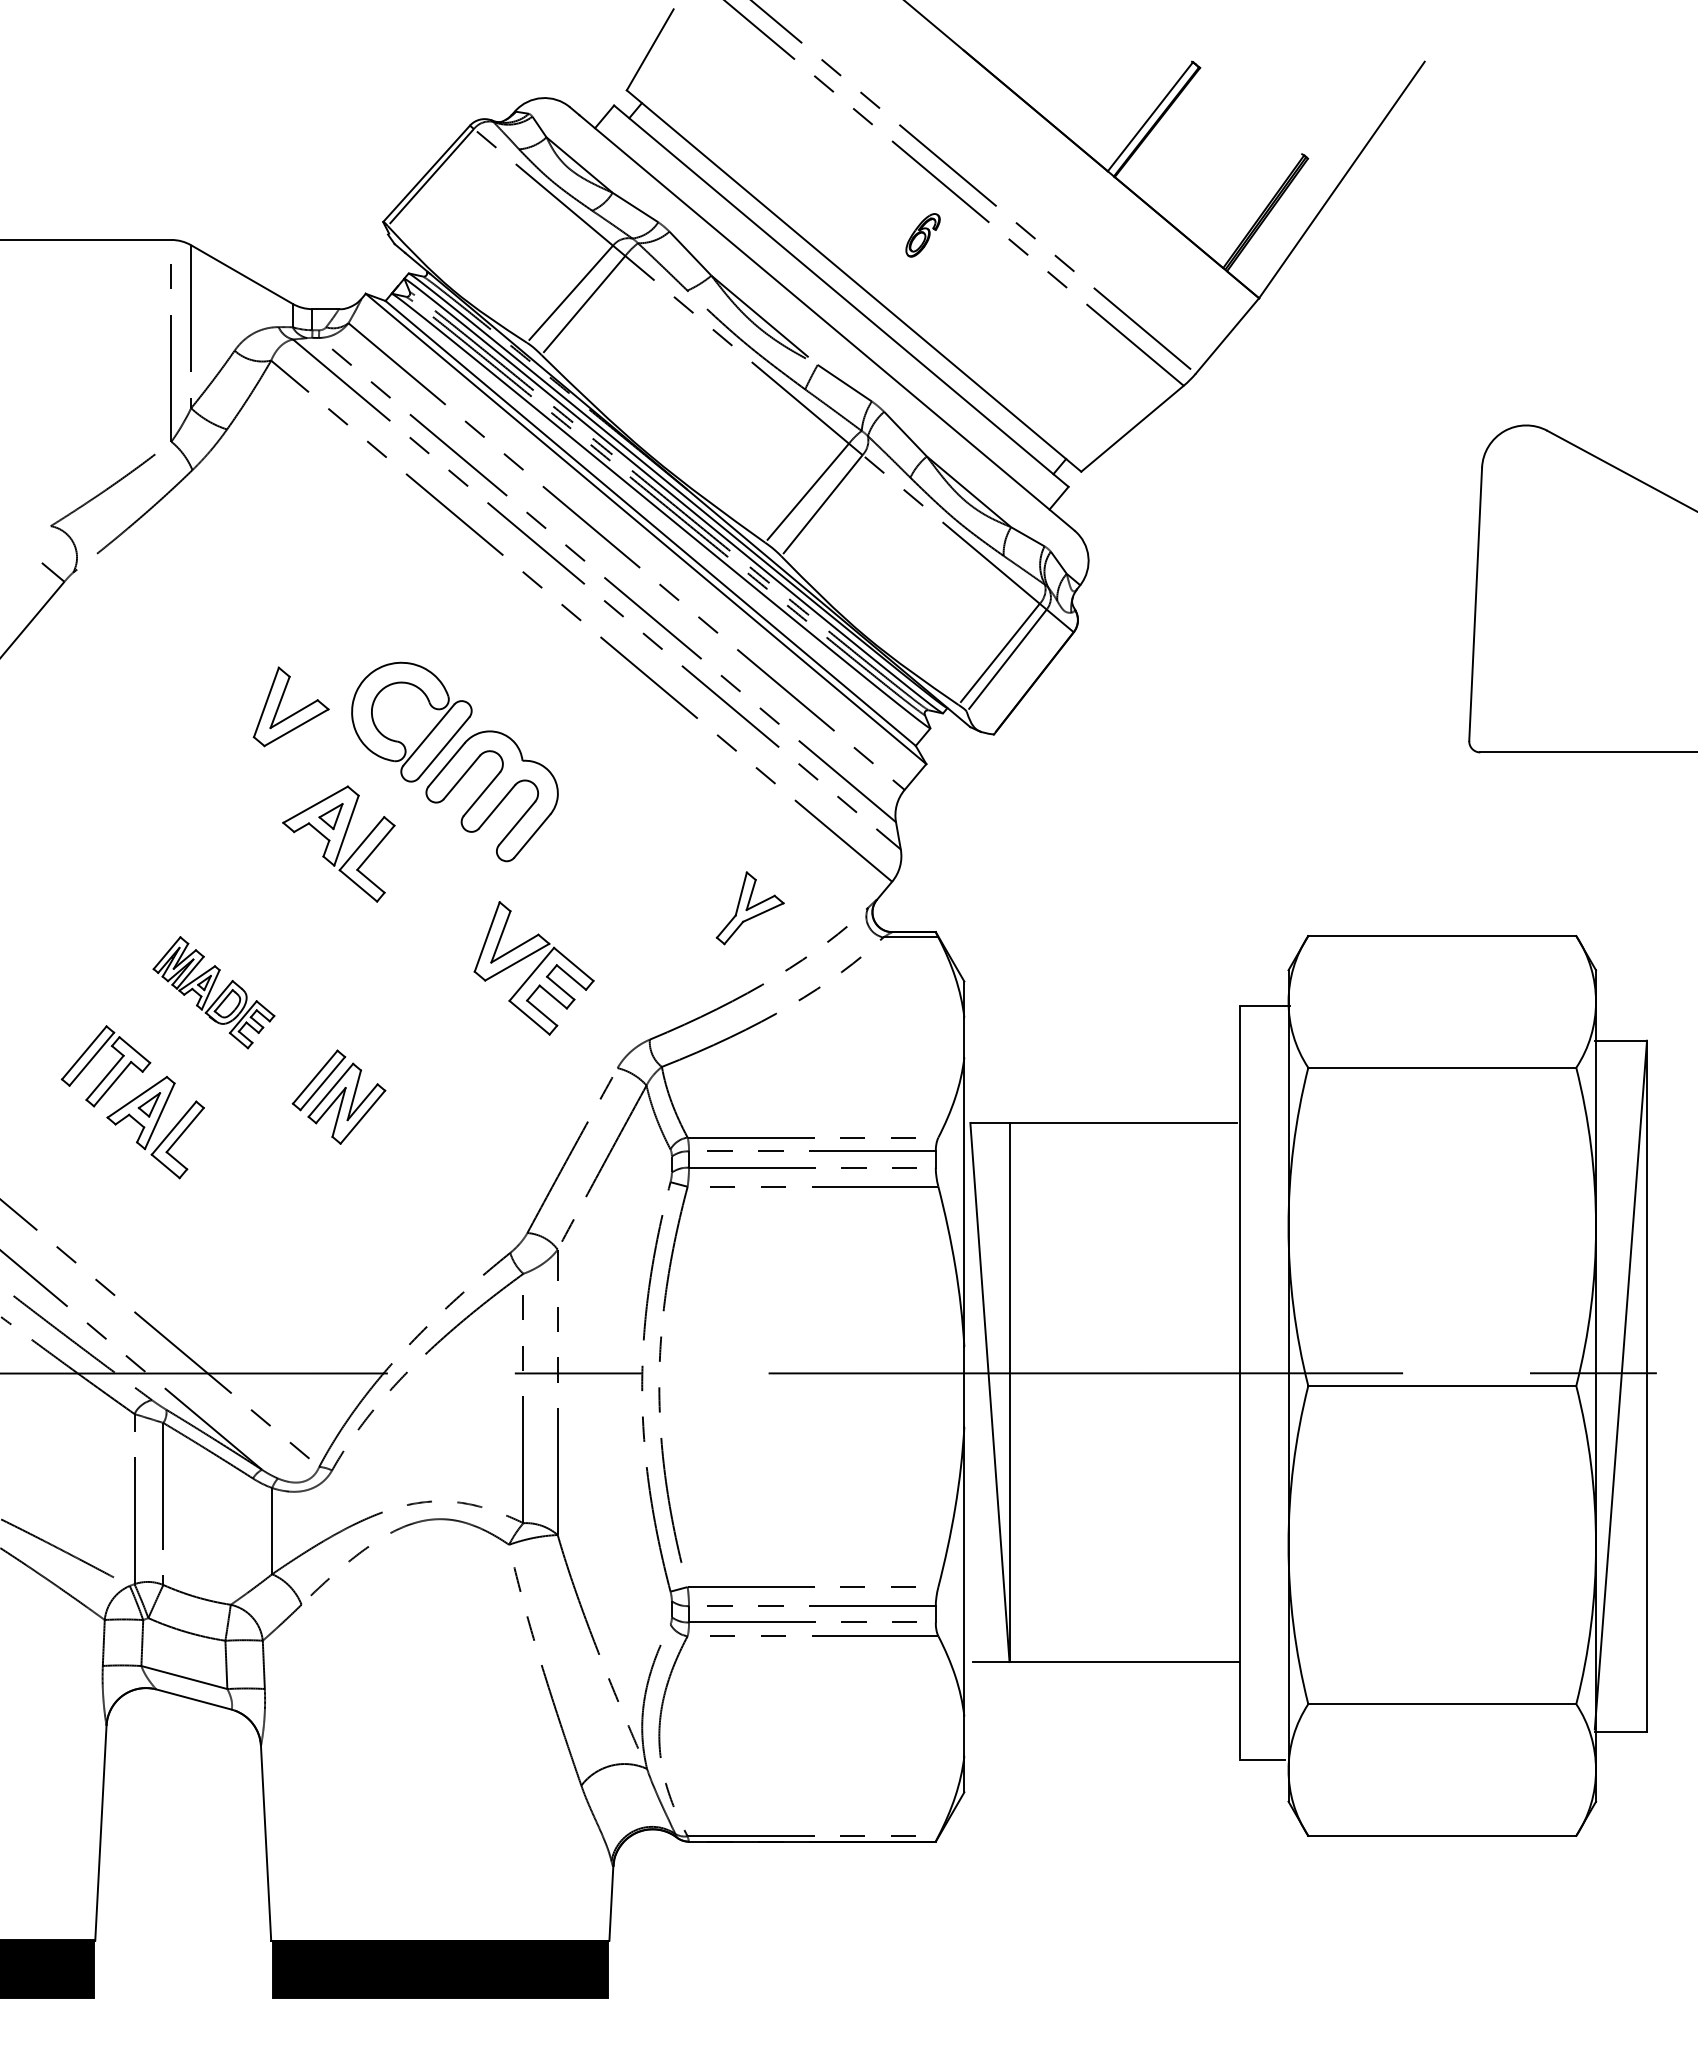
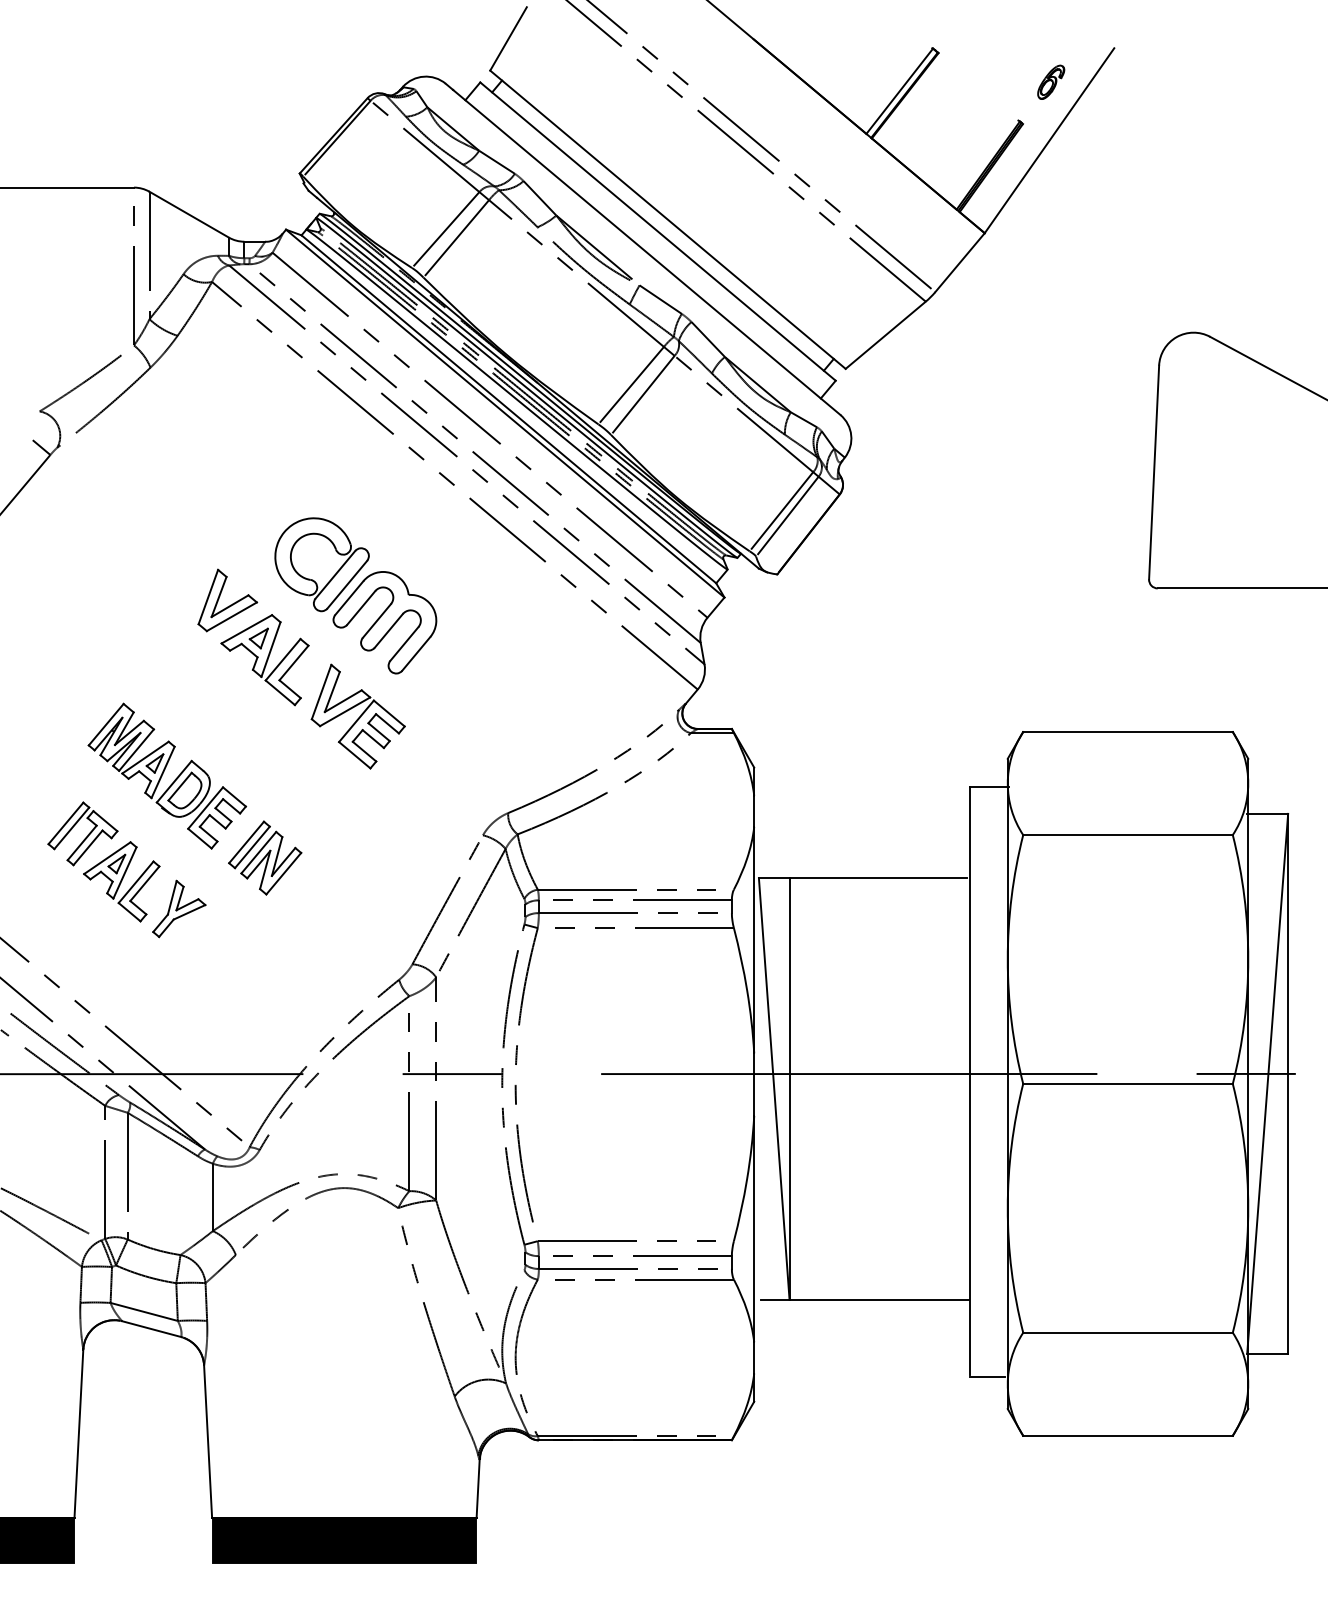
part: (922, 235) -> (1050, 82), moved
part: (294, 712) -> (230, 604), moved
part: (749, 908) -> (178, 909), moved
part: (533, 968) -> (357, 716), moved
part: (213, 992) -> (166, 776), size x1.67

